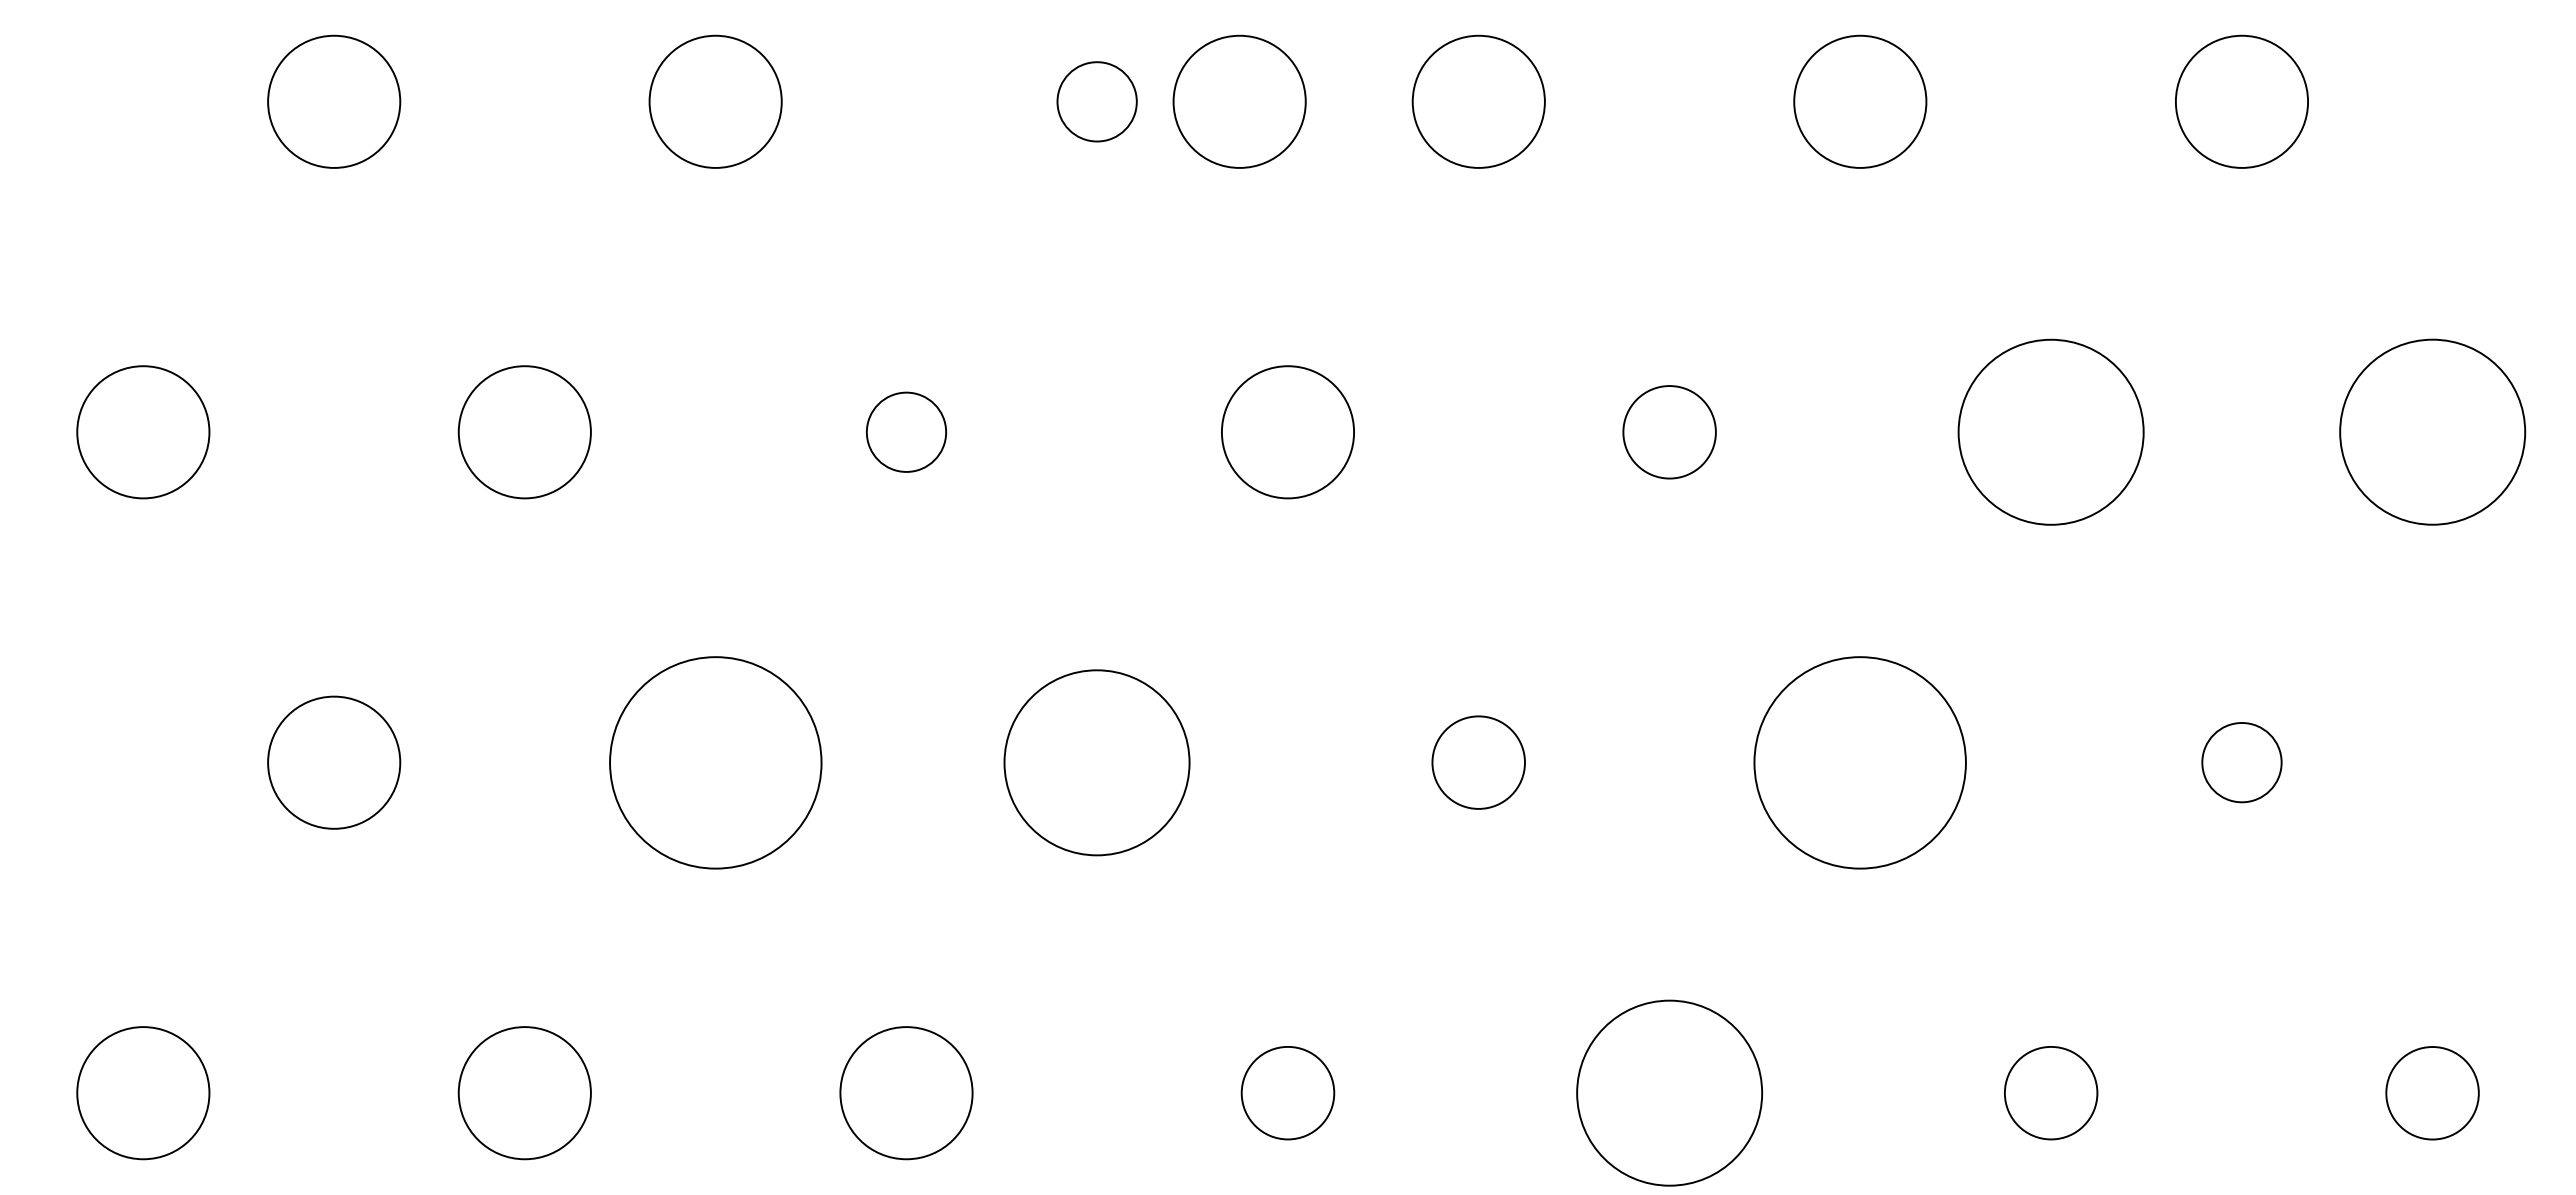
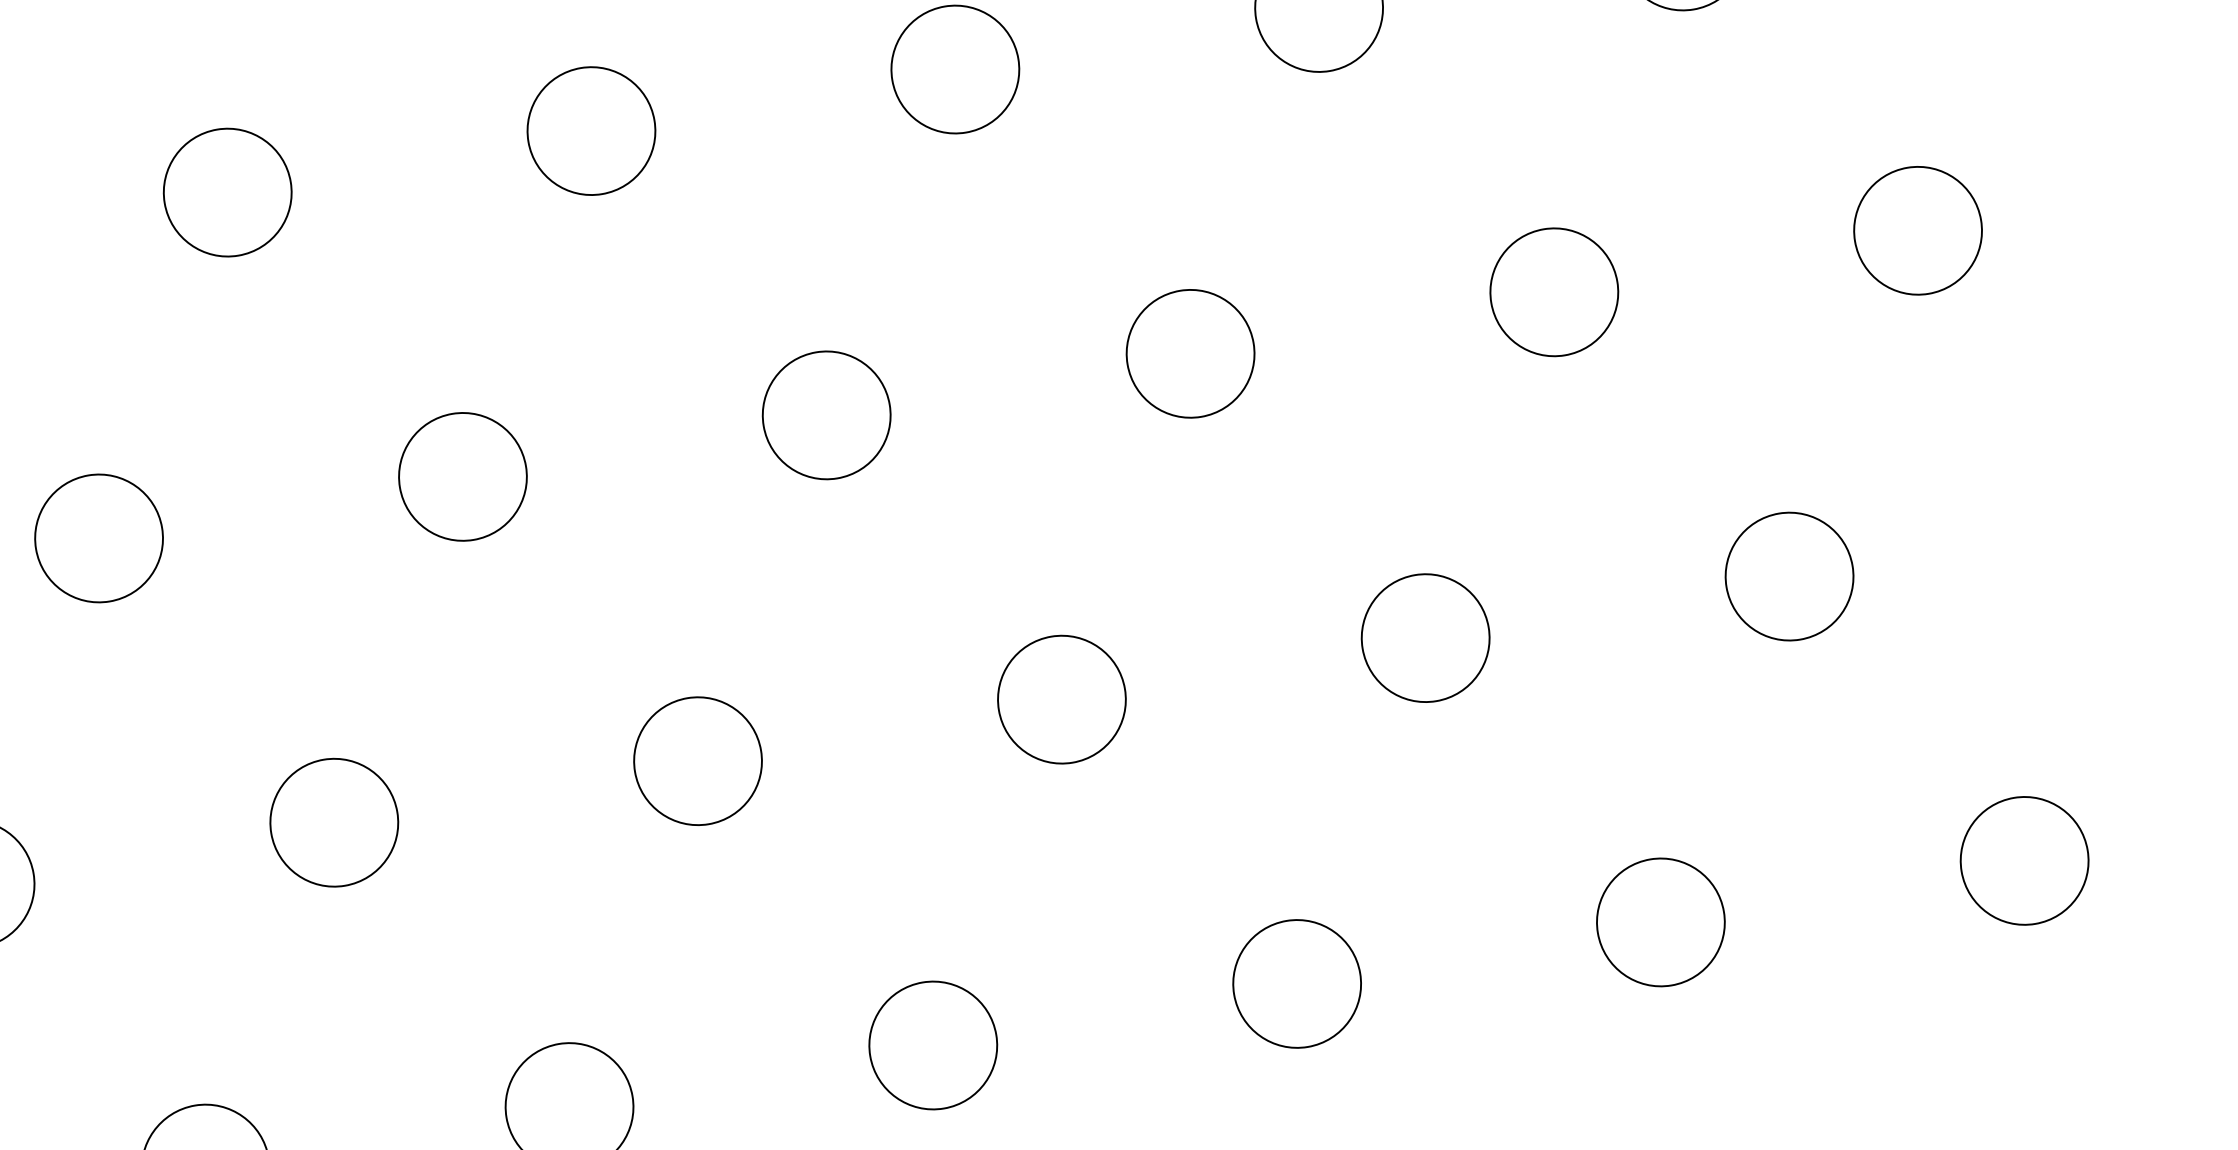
circle: (1097, 101) -> (591, 130), size x1.67
circle: (1239, 101) -> (727, 107), removed
circle: (906, 432) -> (463, 477), size x1.67
circle: (1669, 432) -> (1190, 354), size x1.43
circle: (2051, 432) -> (1554, 292), size x0.71
circle: (2432, 432) -> (1917, 231), size x0.71
circle: (715, 762) -> (334, 822), size x0.62
circle: (1097, 762) -> (698, 760), size x0.71
circle: (1478, 762) -> (1061, 699), size x1.43
circle: (1860, 762) -> (1425, 637), size x0.62
circle: (2241, 762) -> (1789, 576), size x1.67
circle: (1287, 1093) -> (932, 1045), size x1.43
circle: (1669, 1093) -> (1297, 984), size x0.71
circle: (2051, 1093) -> (1661, 922), size x1.43
circle: (2432, 1093) -> (2024, 861), size x1.43

